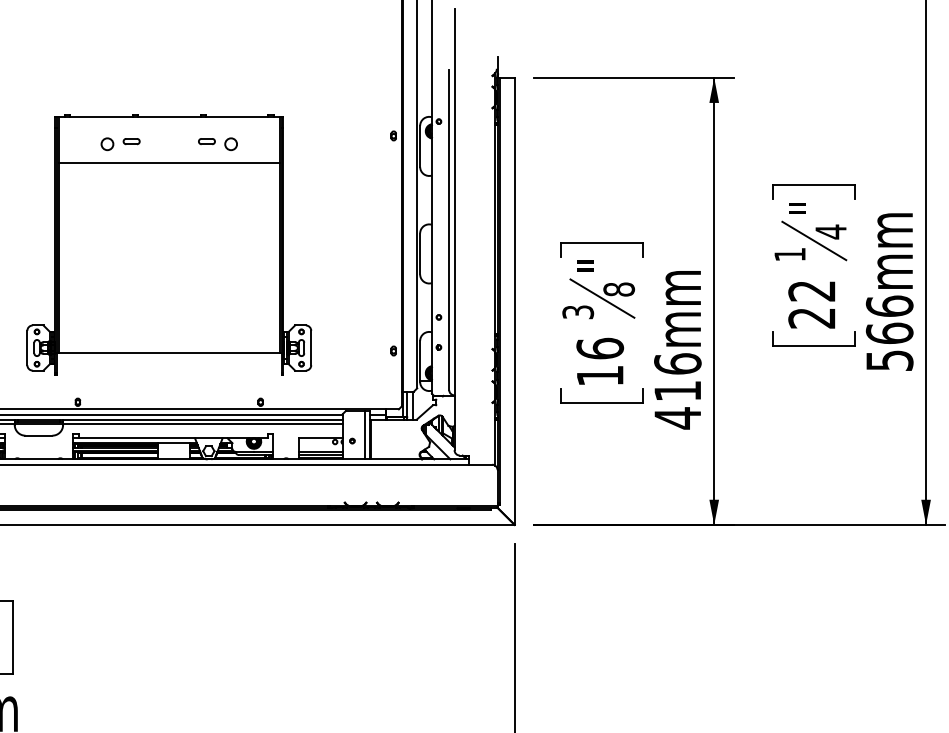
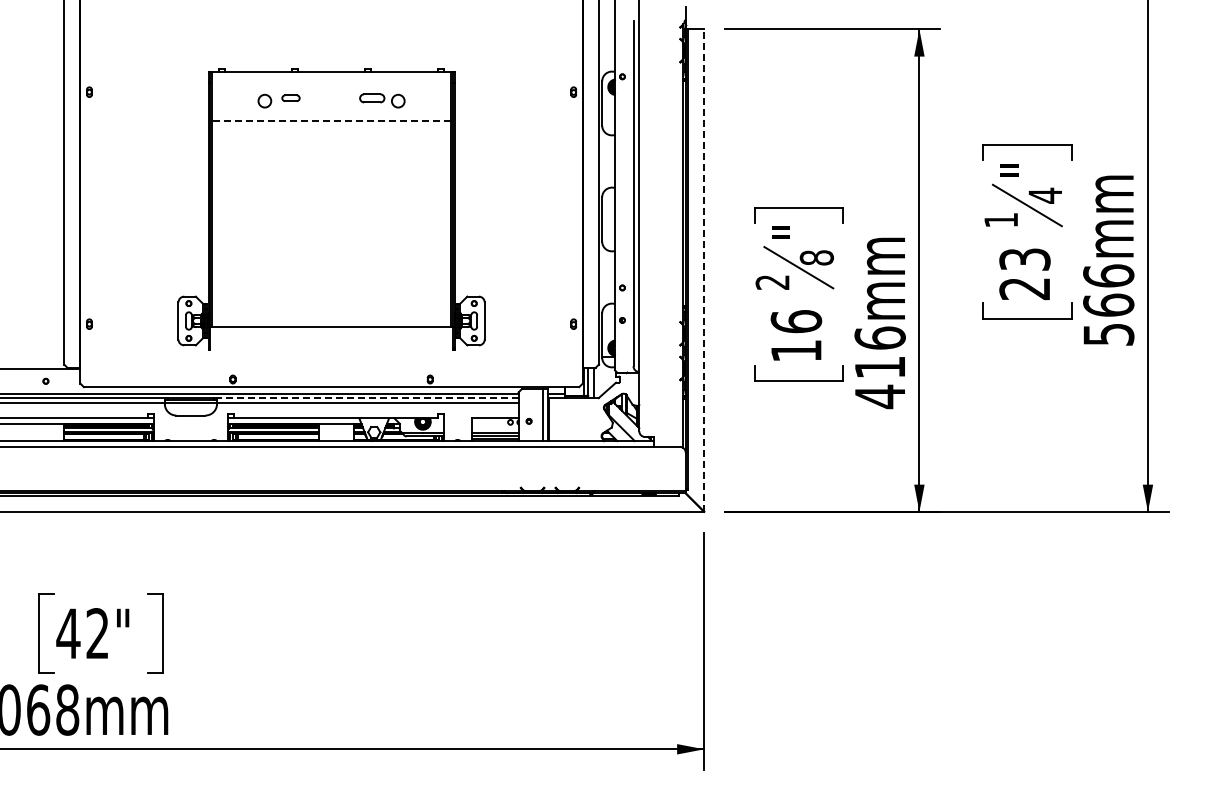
part: (206, 140) -> (371, 97), size x1.4
line: (169, 163) -> (331, 121), solid -> dashed
text: (811, 291) -> (1024, 259), 22 -> 23
line: (514, 301) -> (704, 270), solid -> dashed
text: (578, 312) -> (772, 282), 3 -> 2
line: (202, 419) -> (367, 398), solid -> dashed

